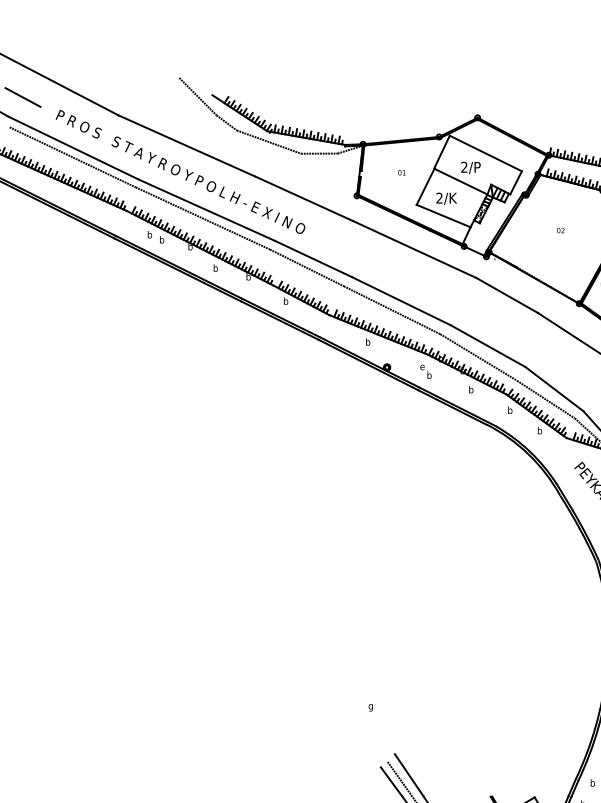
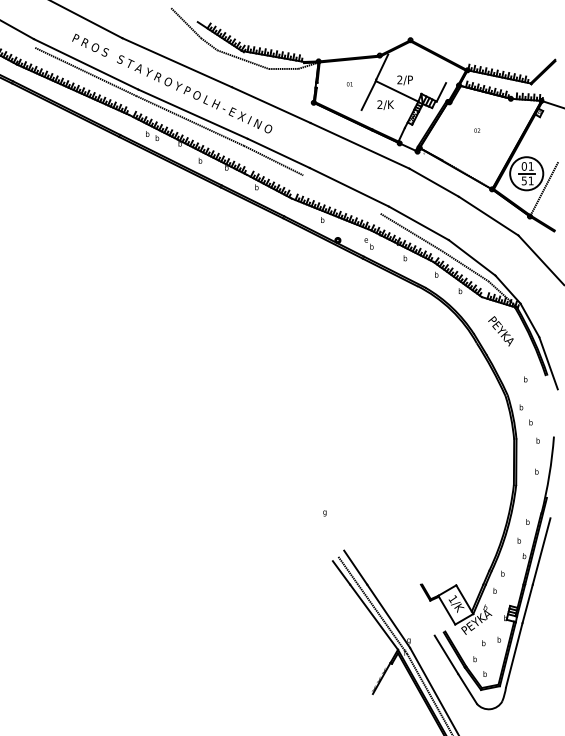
line: (22, 96) -> (45, 23), removed
line: (486, 153) -> (417, 68), removed
line: (442, 216) -> (382, 119), removed
line: (391, 310) -> (341, 194), removed

